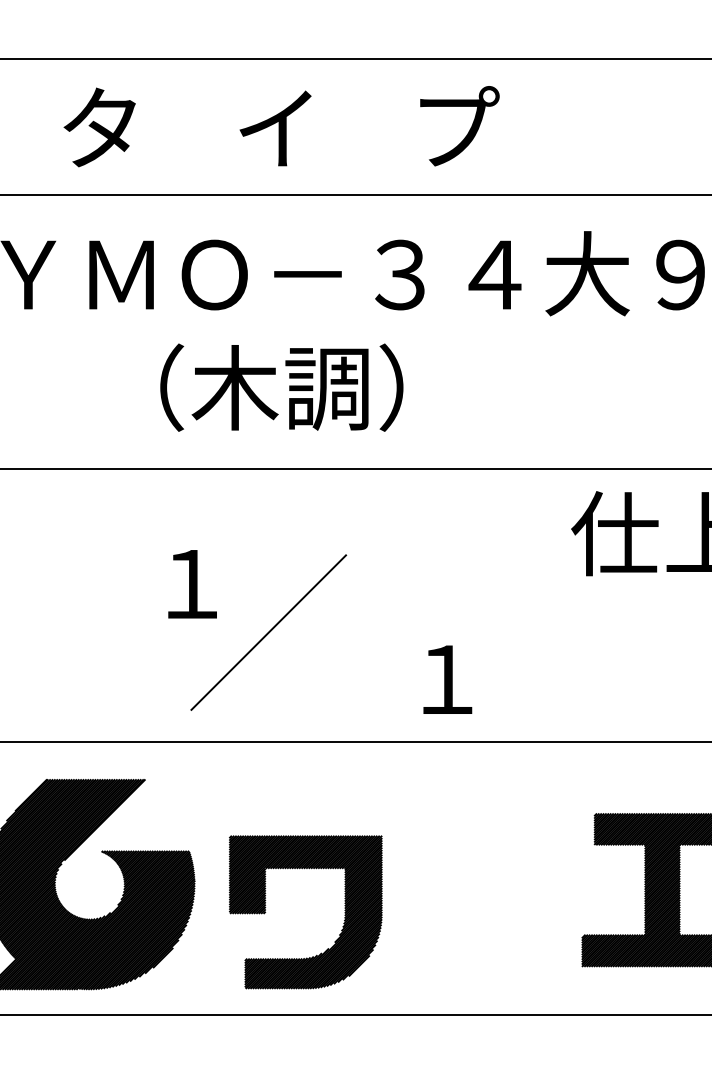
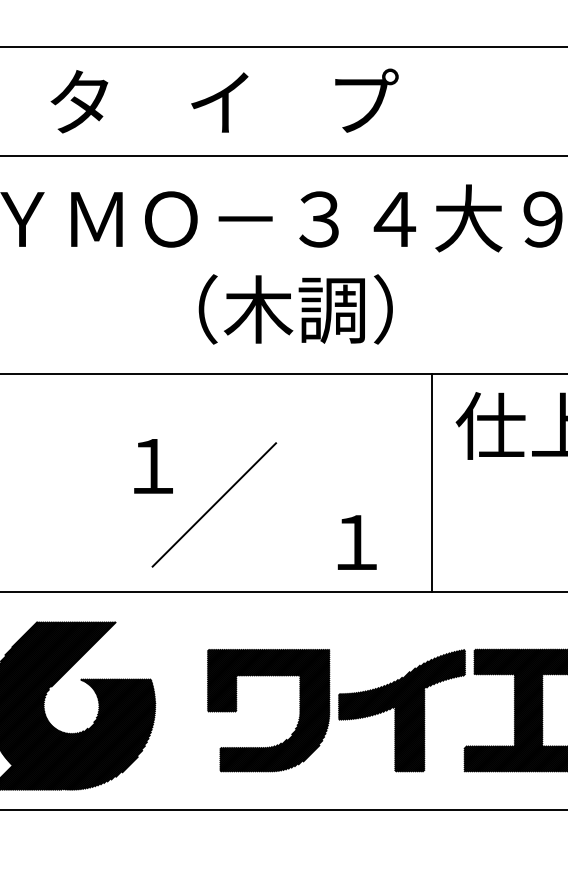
text: (281, 387) -> (295, 309), moved
line: (541, 604) -> (432, 482), added
part: (503, 890) -> (401, 710), added
part: (266, 912) -> (237, 710), moved

